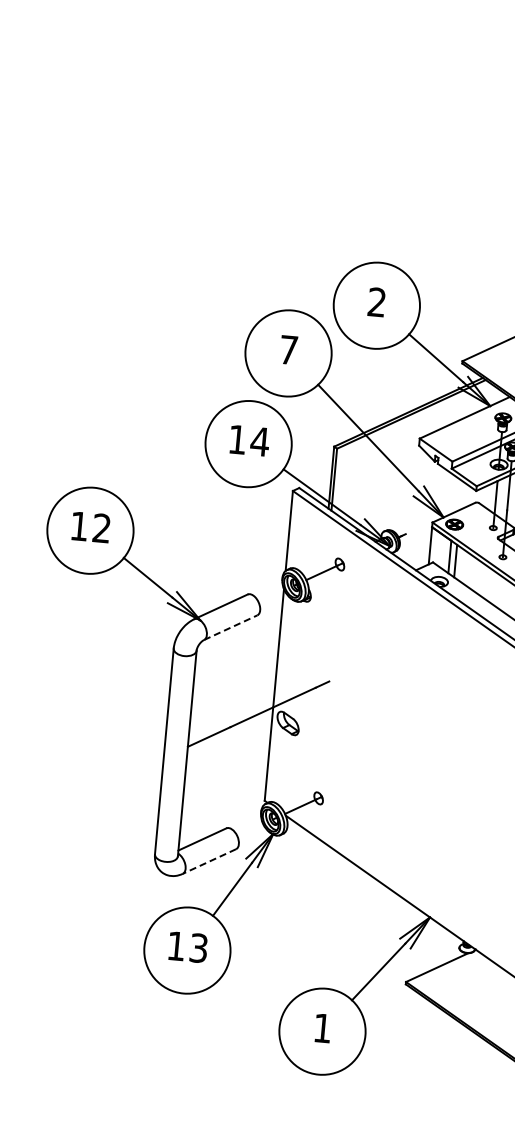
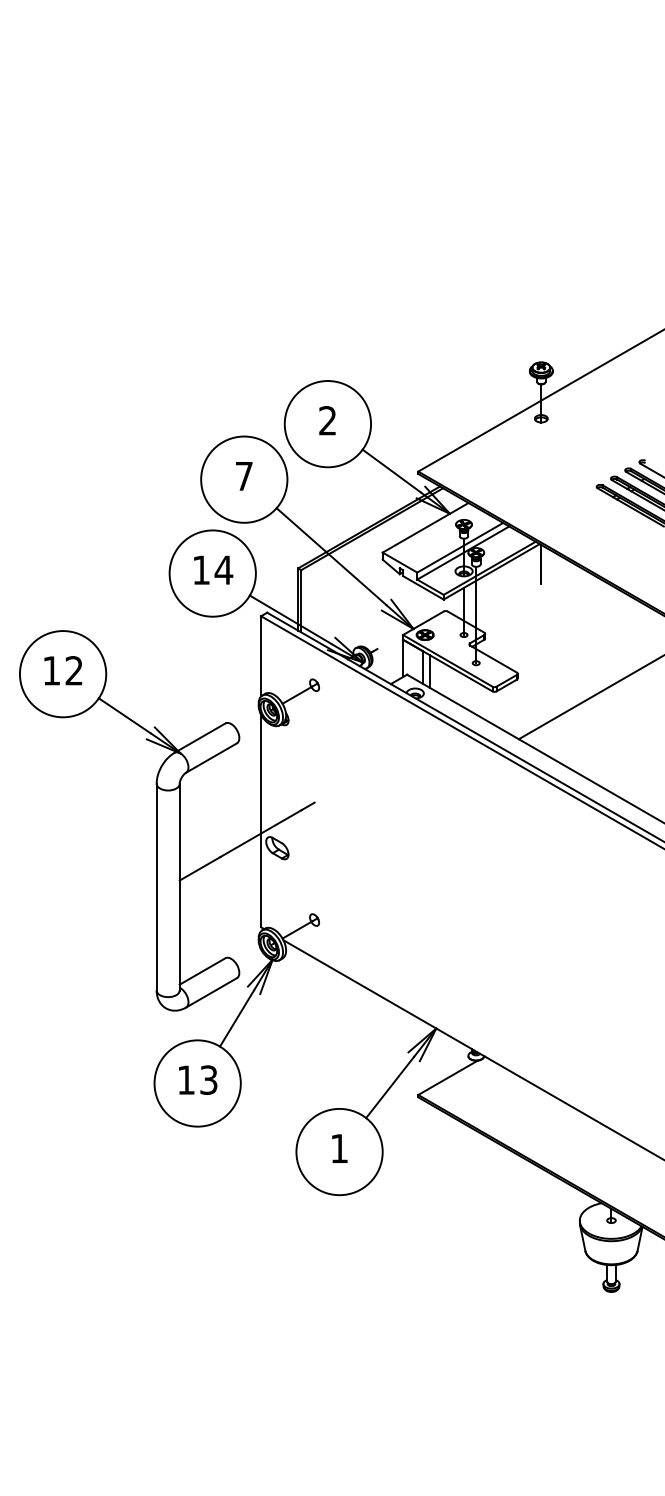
line: (230, 627) -> (211, 757), dashed -> solid
line: (209, 862) -> (211, 993), dashed -> solid

